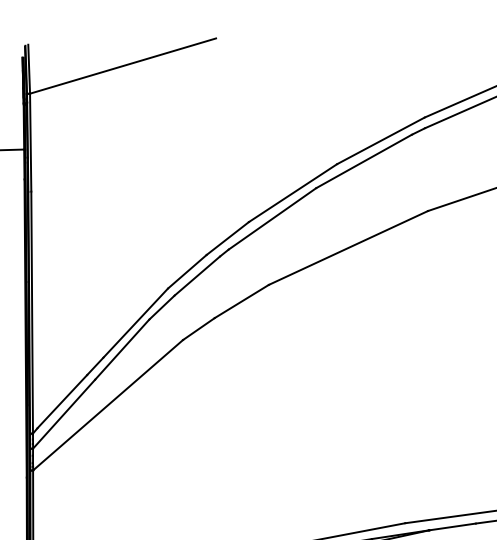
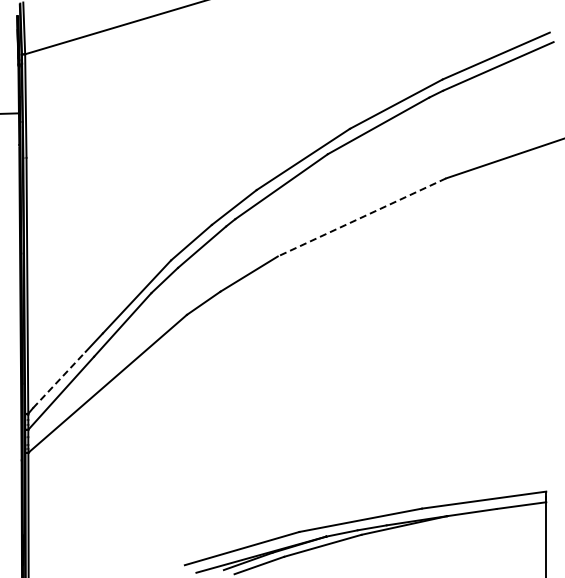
line: (348, 248) -> (361, 217), solid -> dashed
line: (62, 402) -> (59, 380), solid -> dashed

